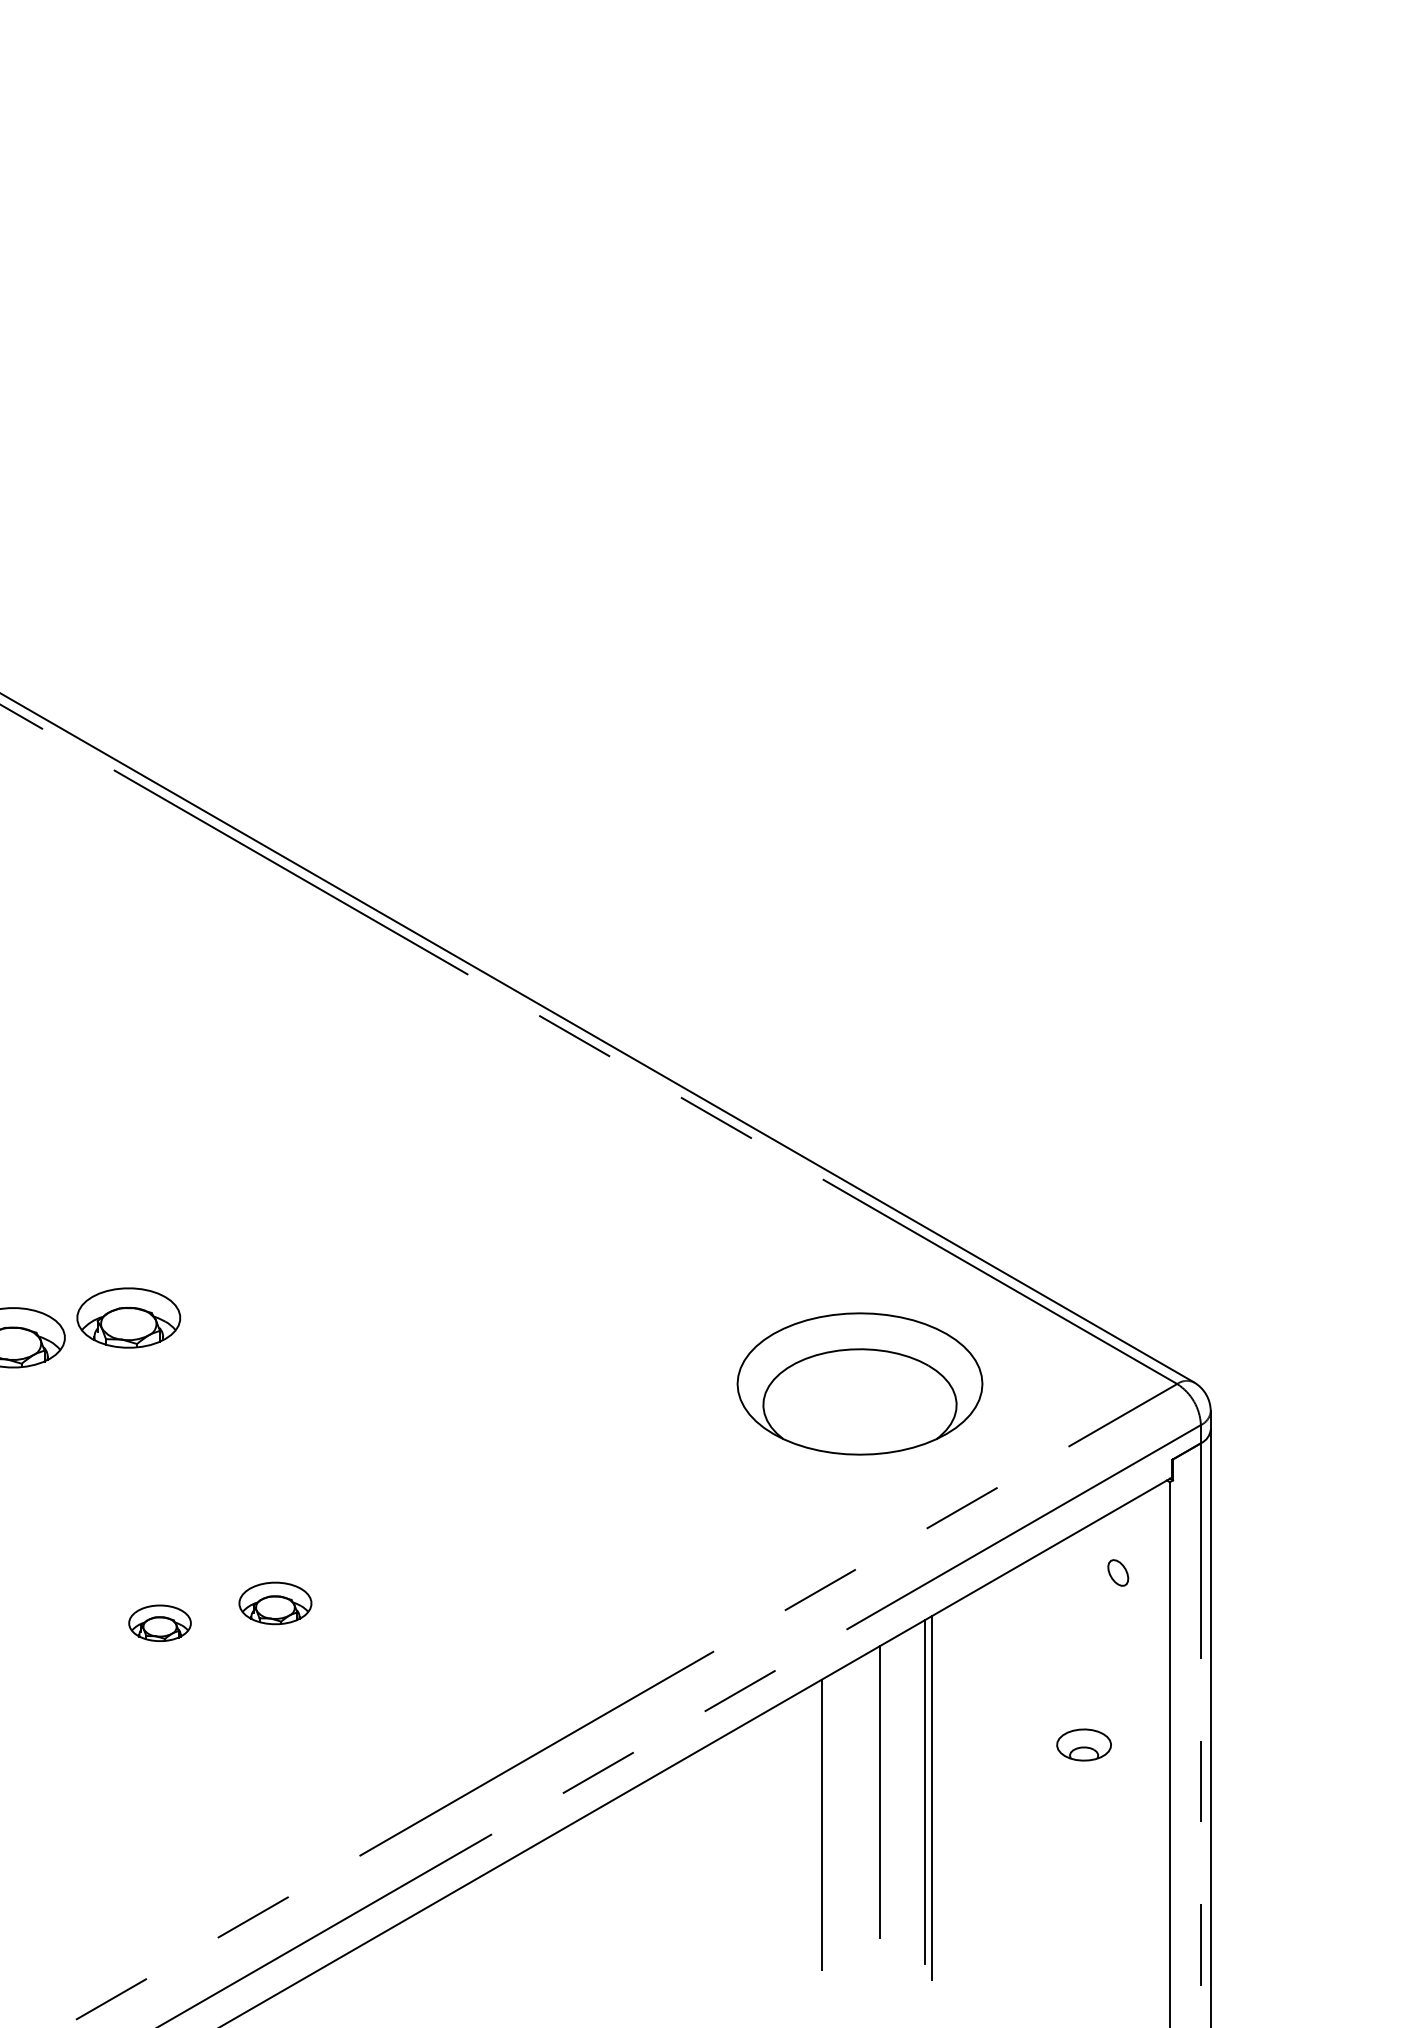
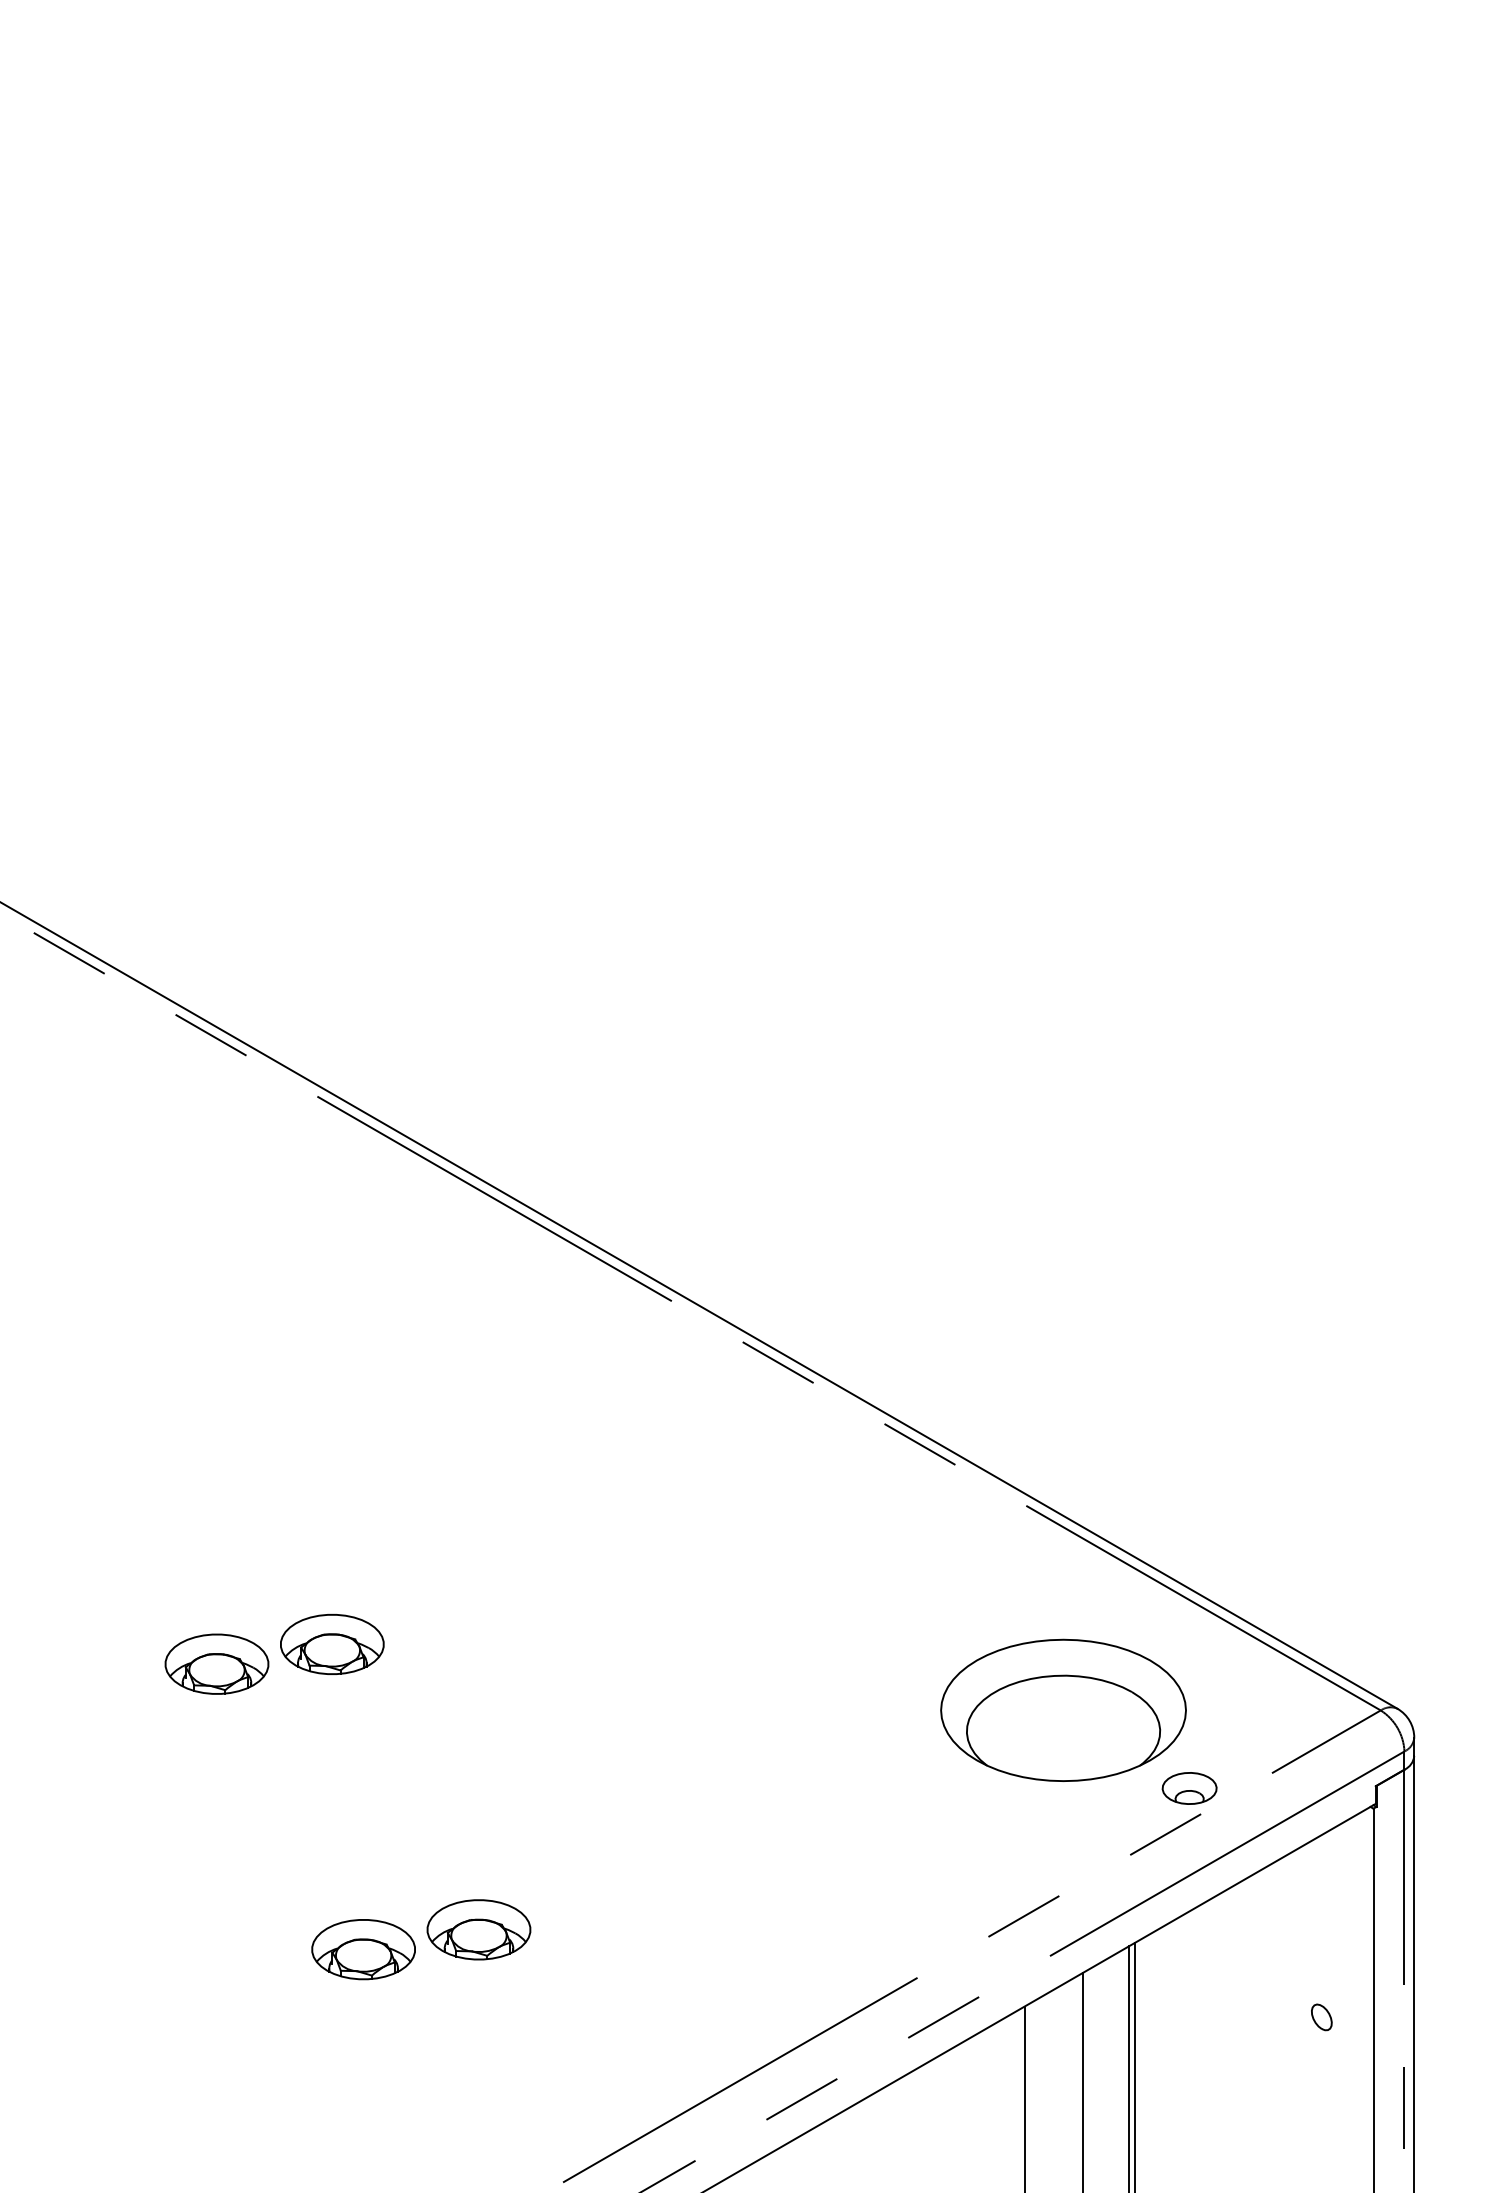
part: (1117, 1573) -> (1321, 2017), moved
part: (274, 1603) -> (478, 1929), size x1.43
part: (159, 1623) -> (363, 1949), size x1.67
part: (1083, 1745) -> (1189, 1788), moved

